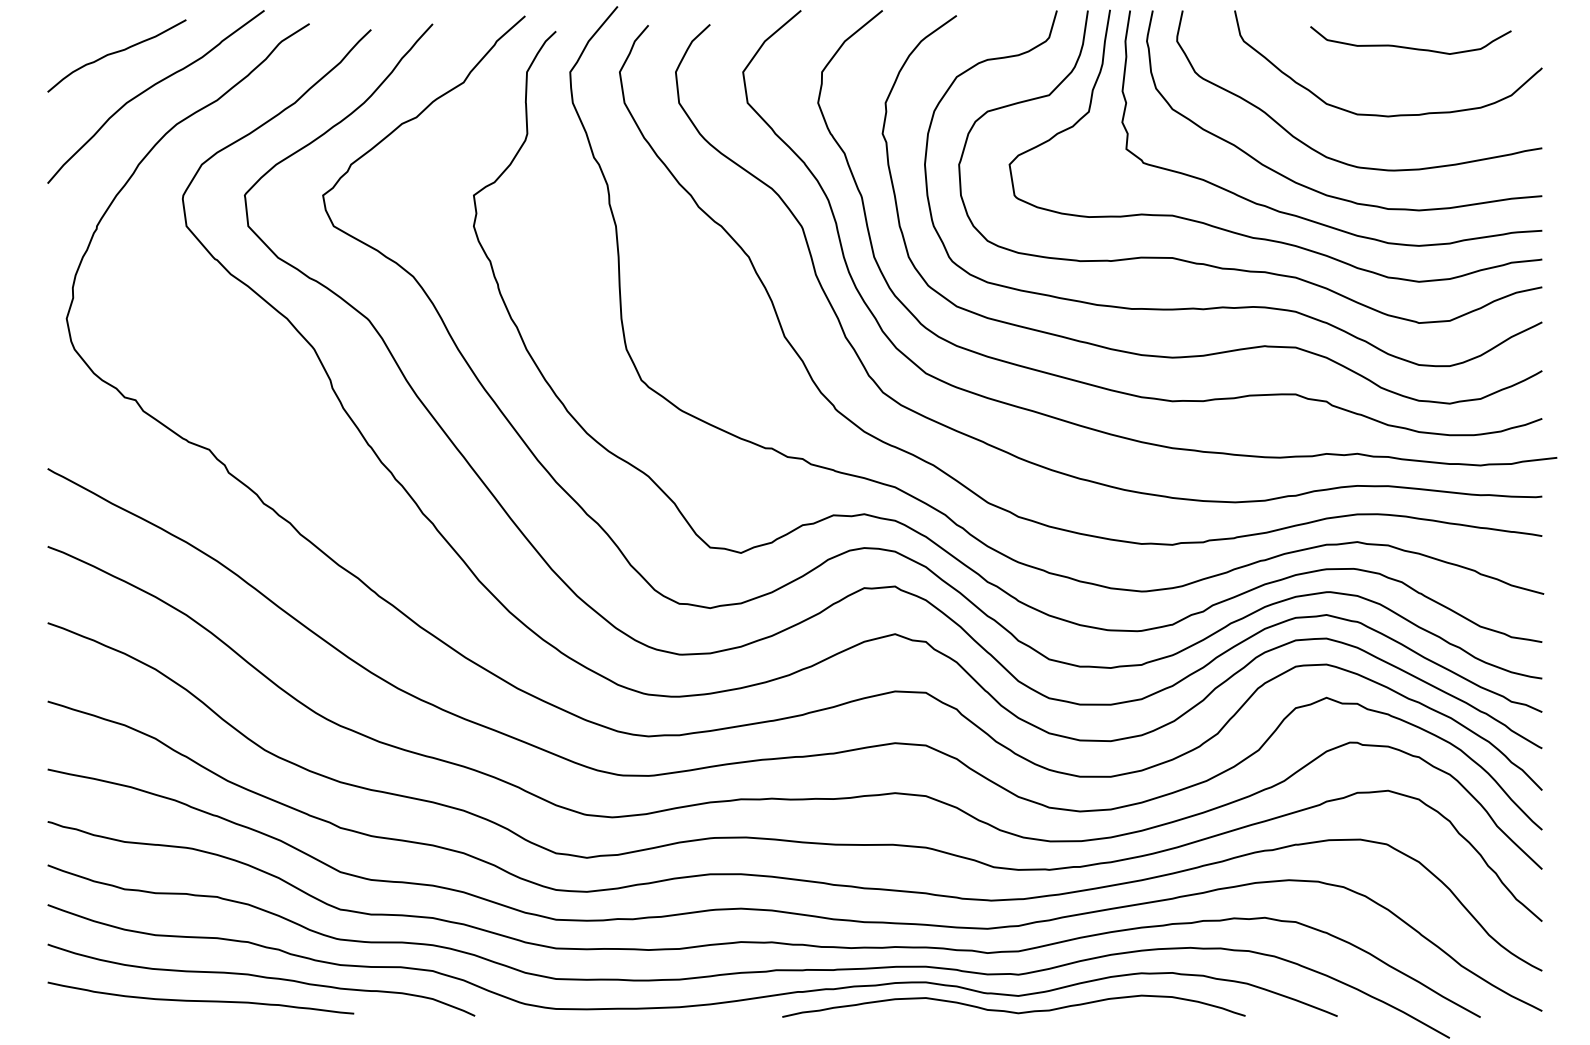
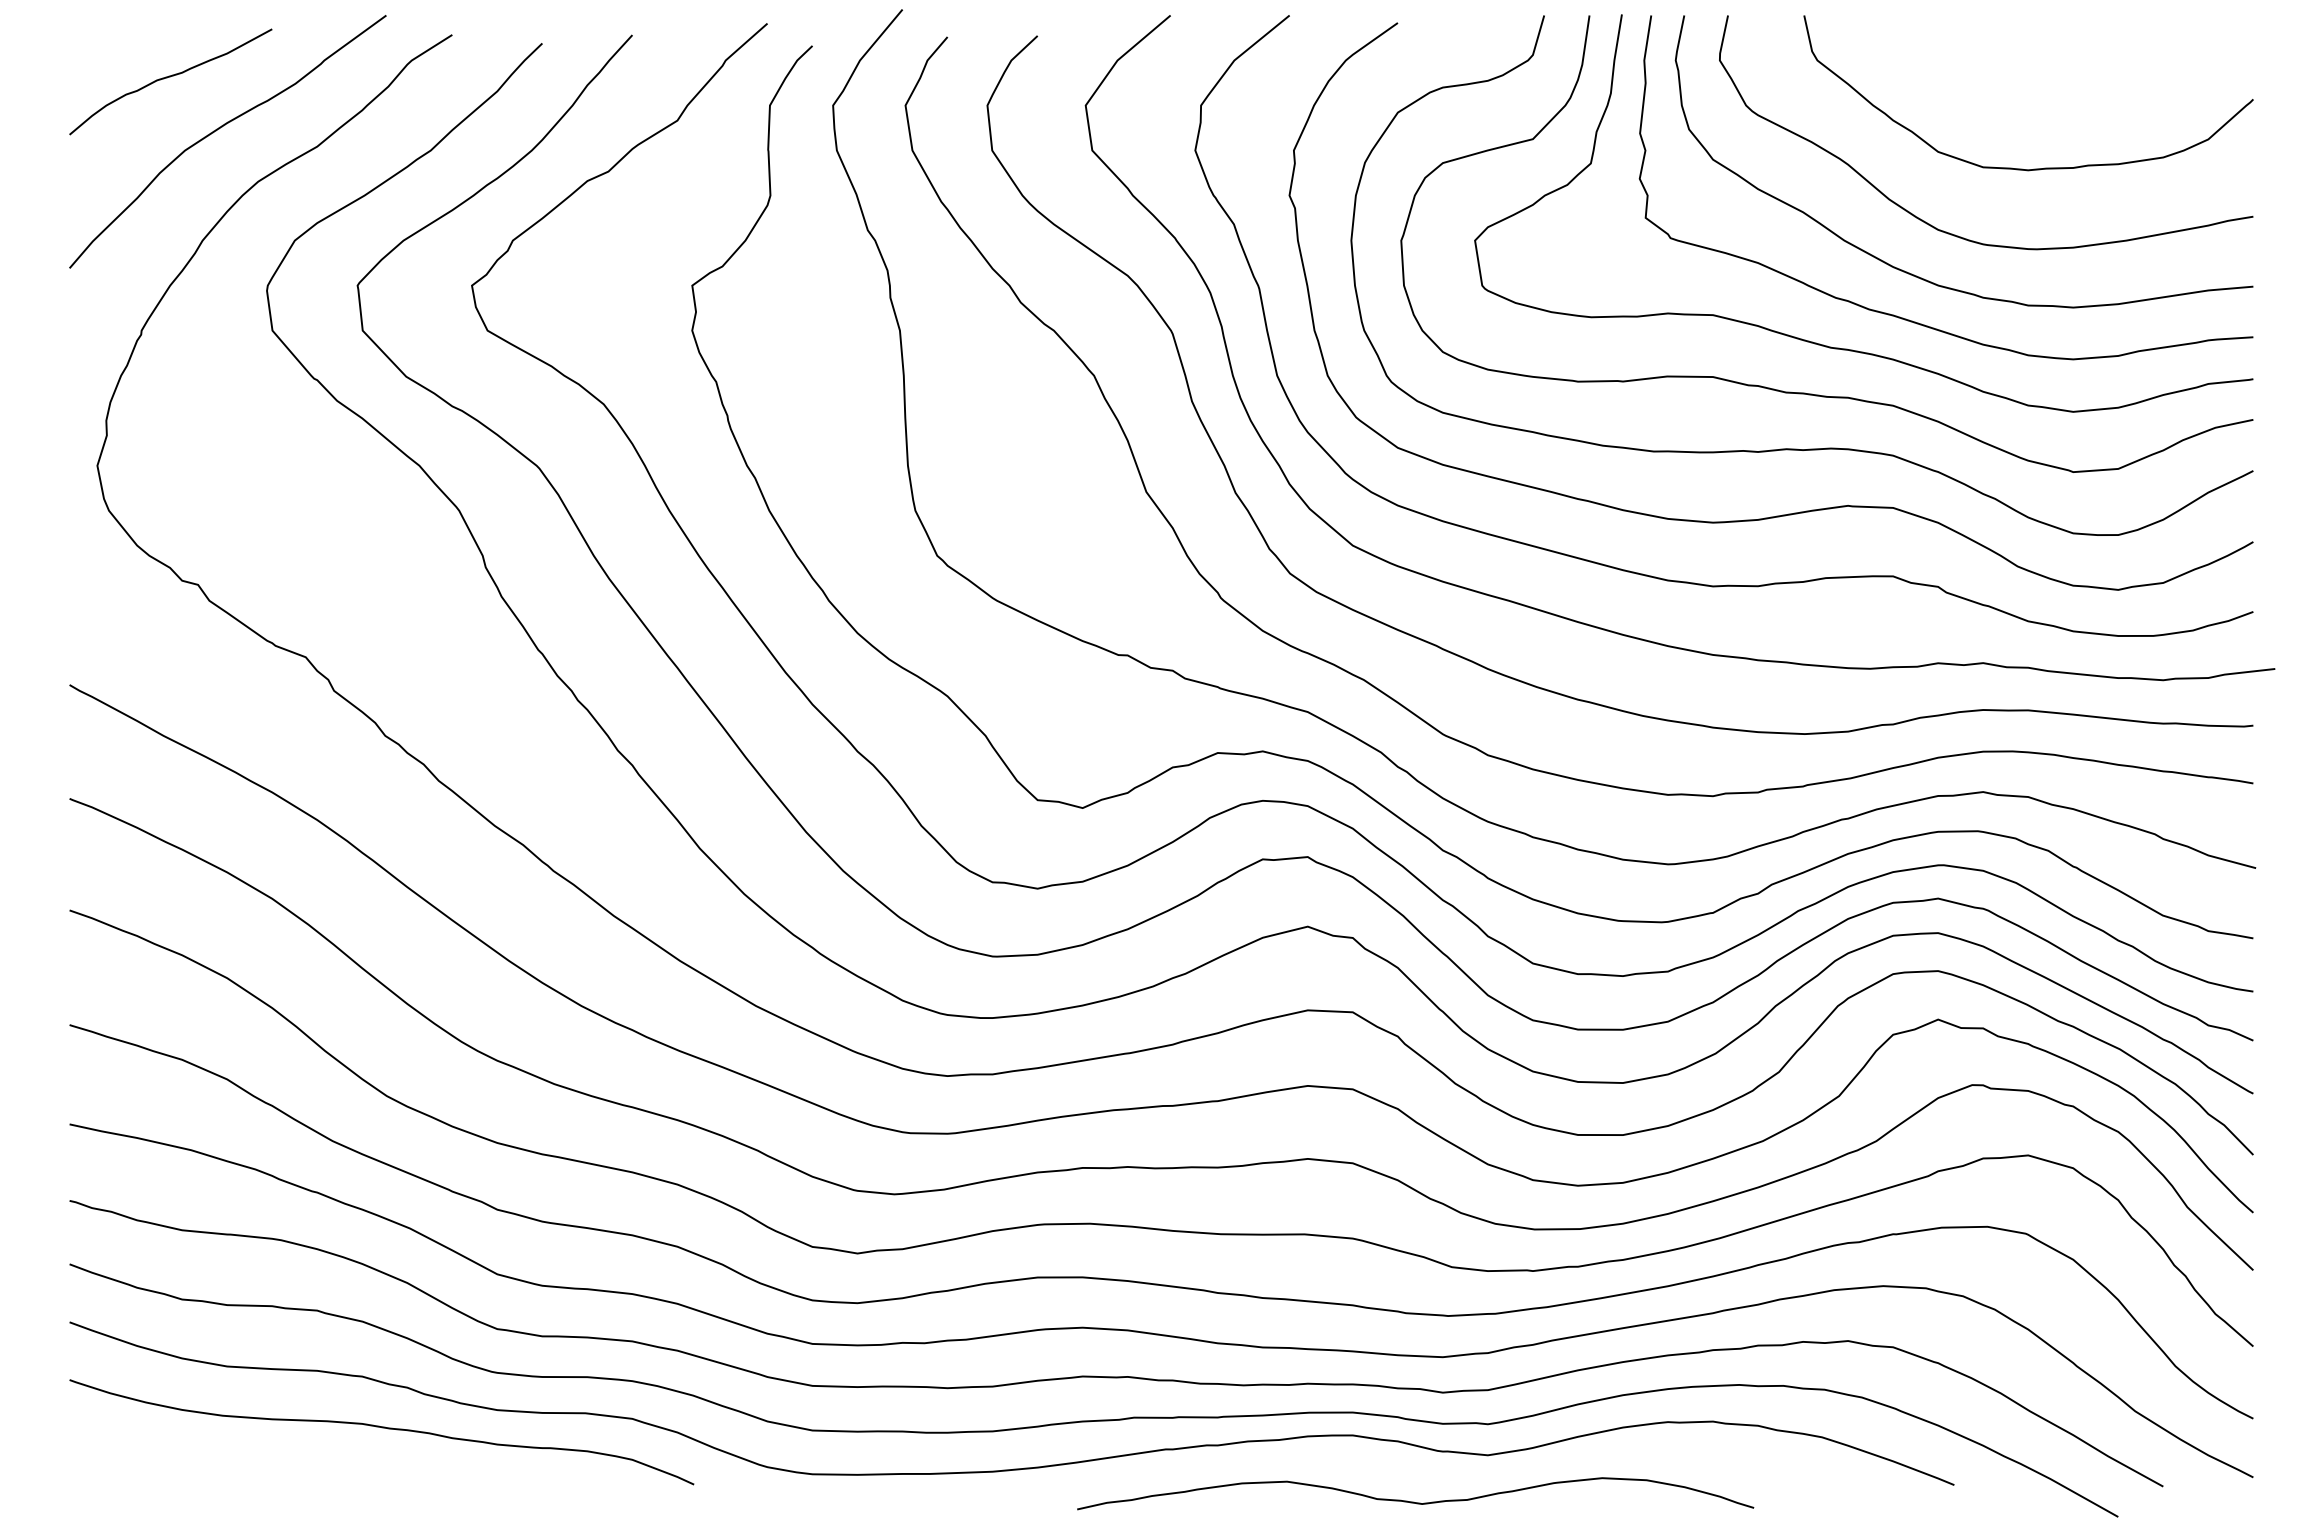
curve: (1410, 47) -> (2060, 69), removed
curve: (200, 1000) -> (292, 1461), removed
curve: (1013, 1011) -> (1415, 1501), moved

